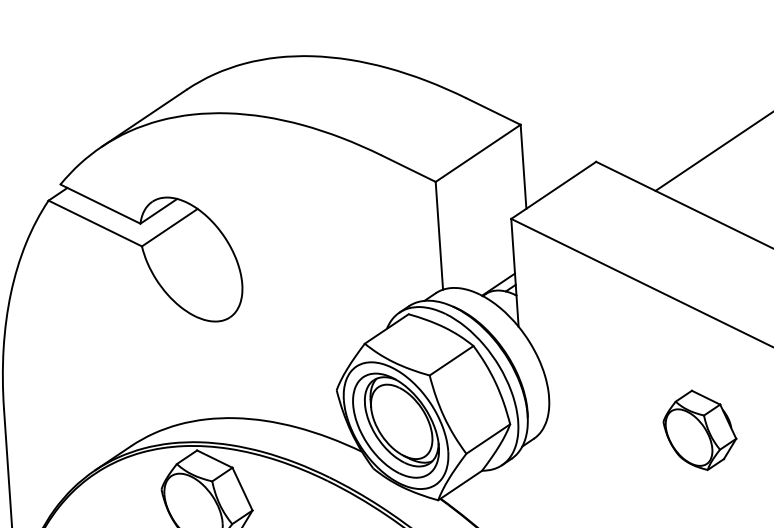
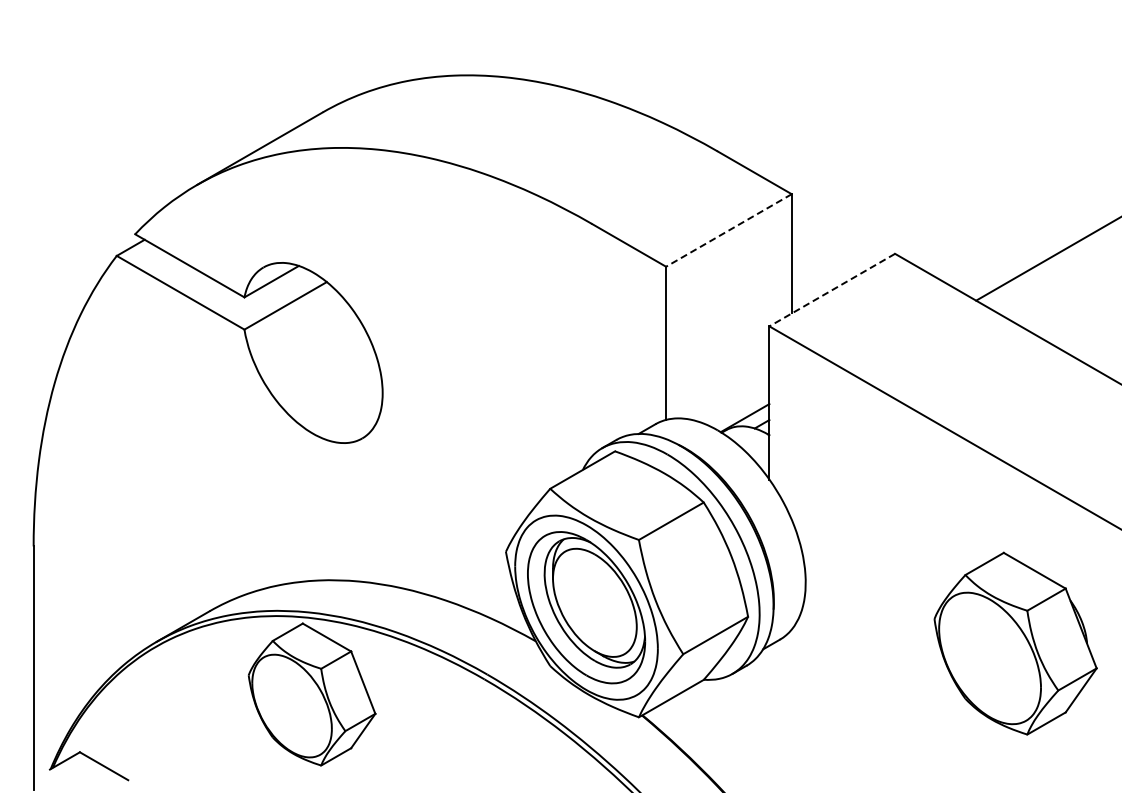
line: (477, 153) -> (728, 230), solid -> dashed
line: (553, 190) -> (832, 290), solid -> dashed
part: (699, 430) -> (1015, 643), size x1.6

